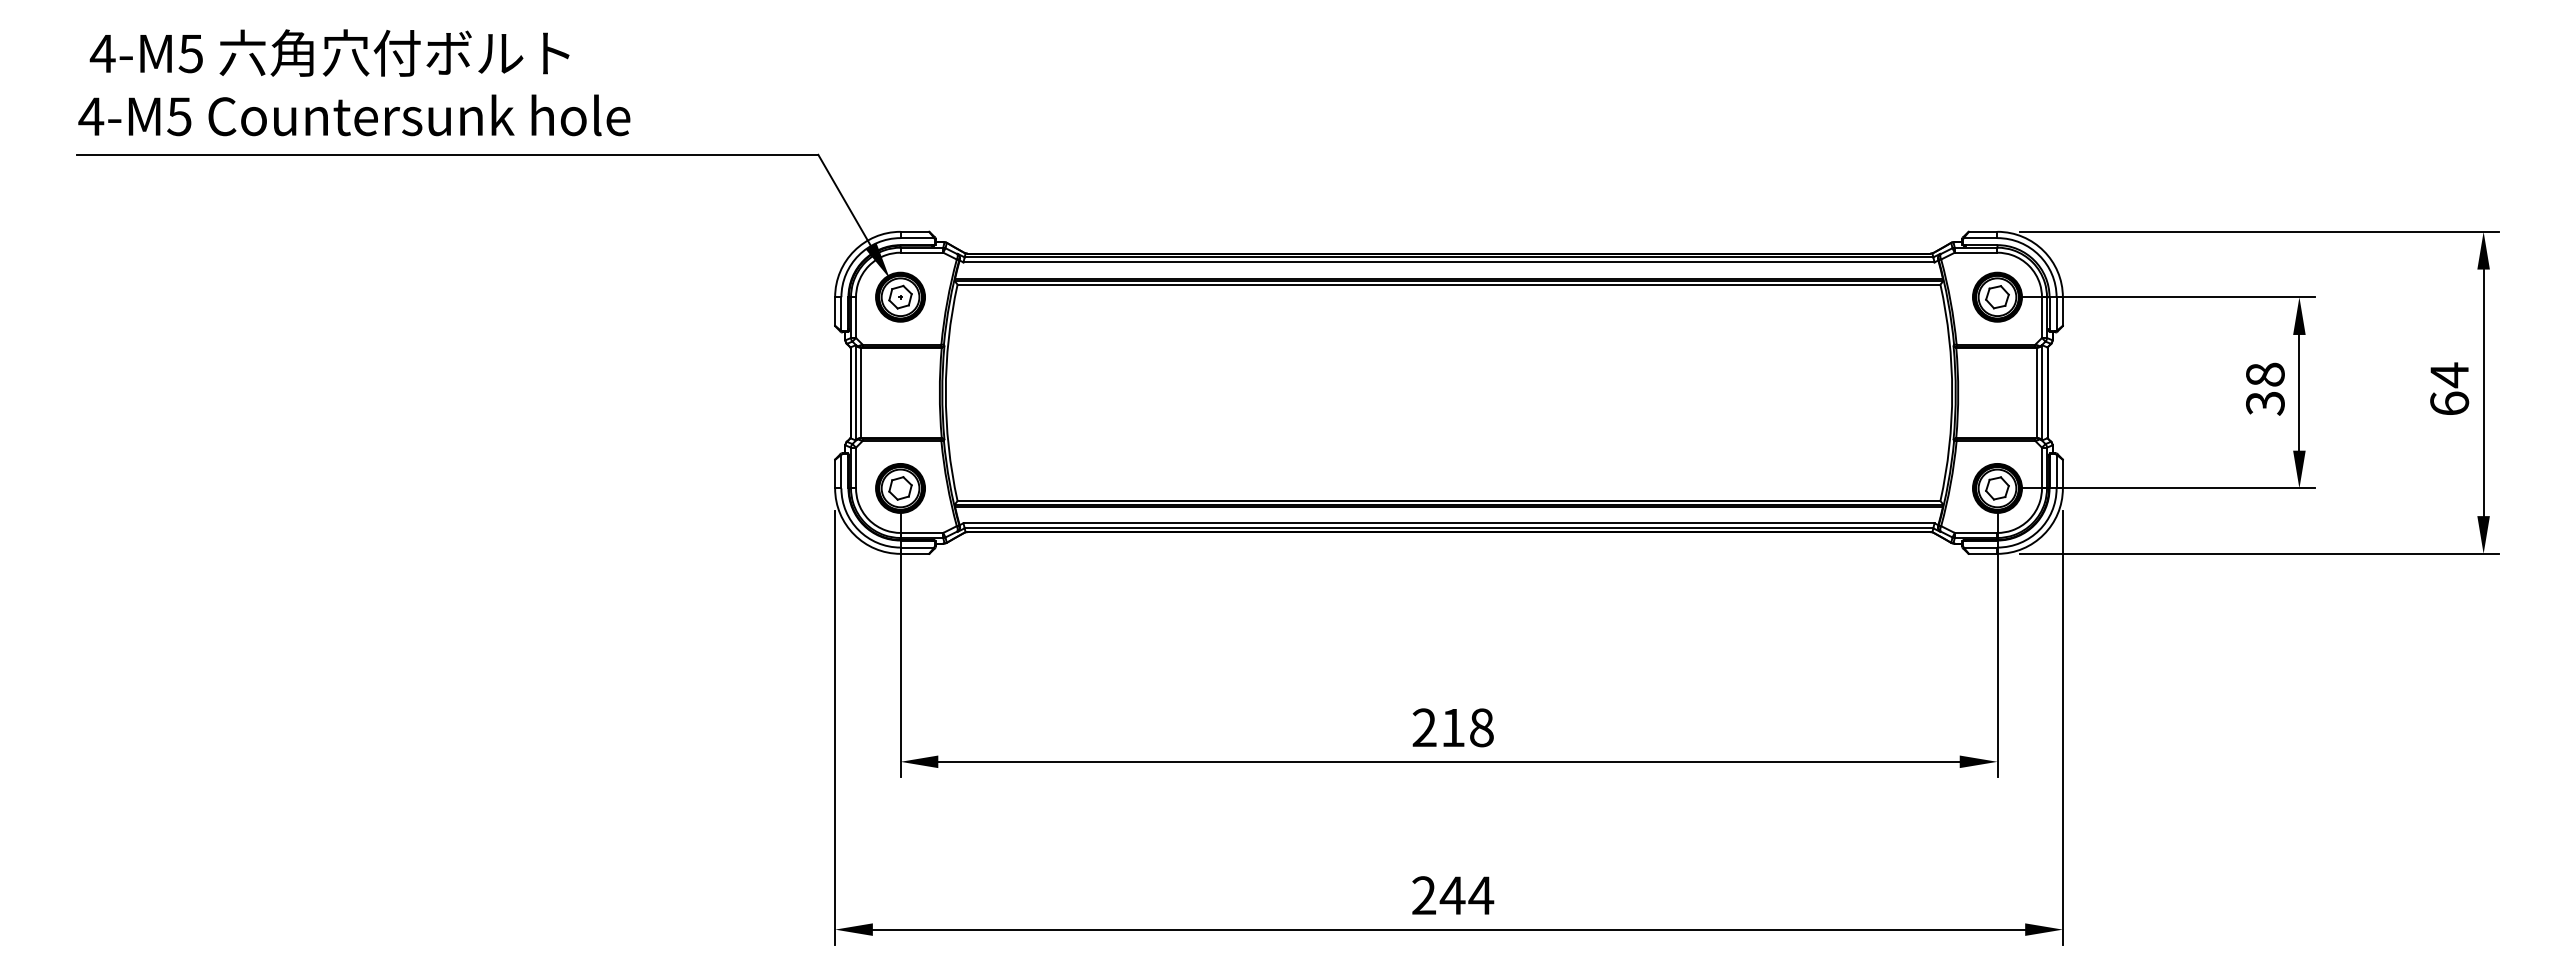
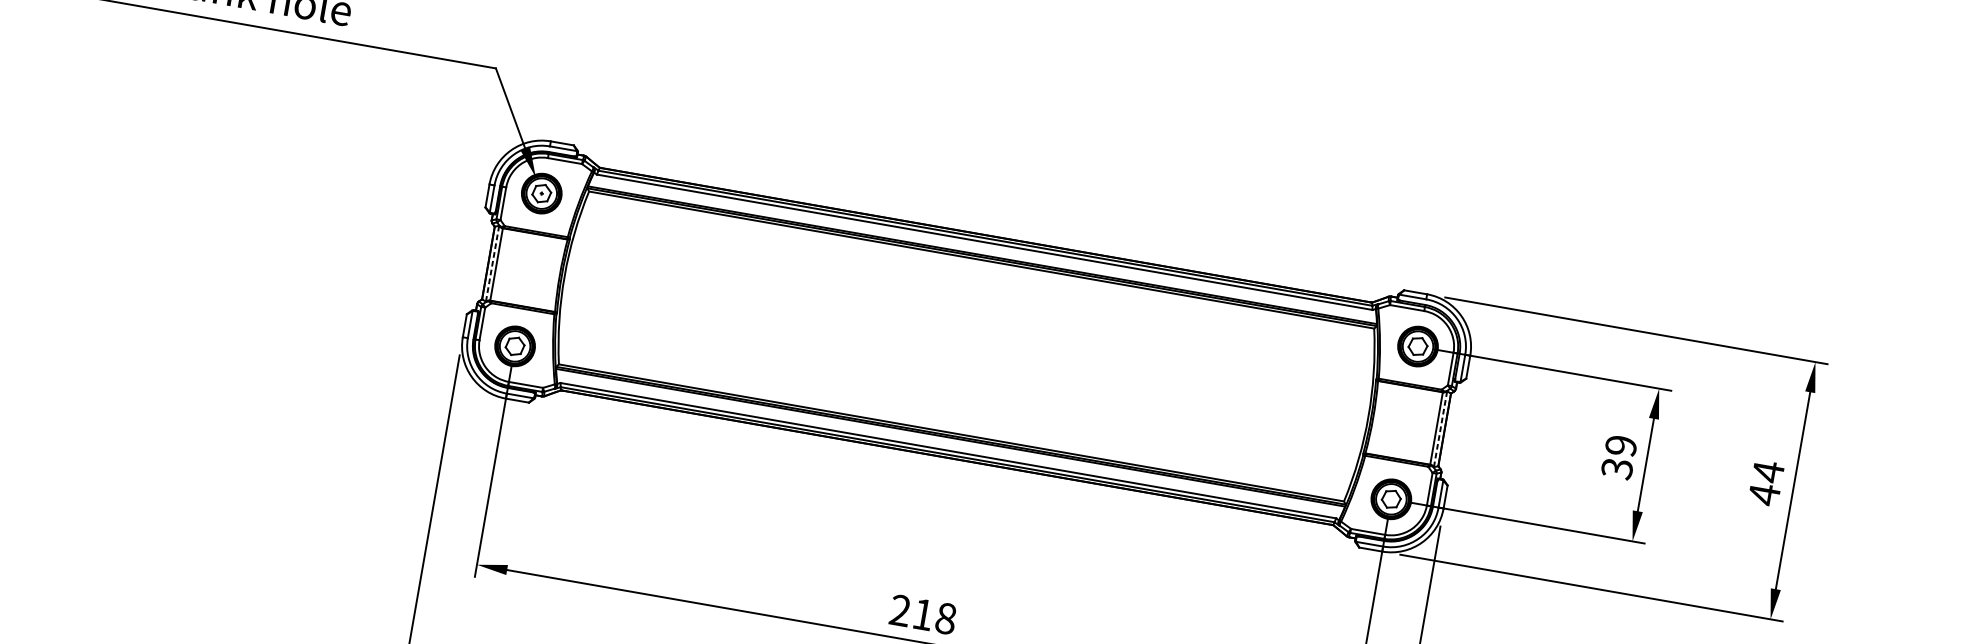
text: (2265, 374) -> (1621, 445), 38 -> 39
line: (855, 392) -> (492, 263), solid -> dashed
line: (2042, 392) -> (1440, 428), solid -> dashed
text: (2449, 403) -> (1764, 494), 64 -> 44

